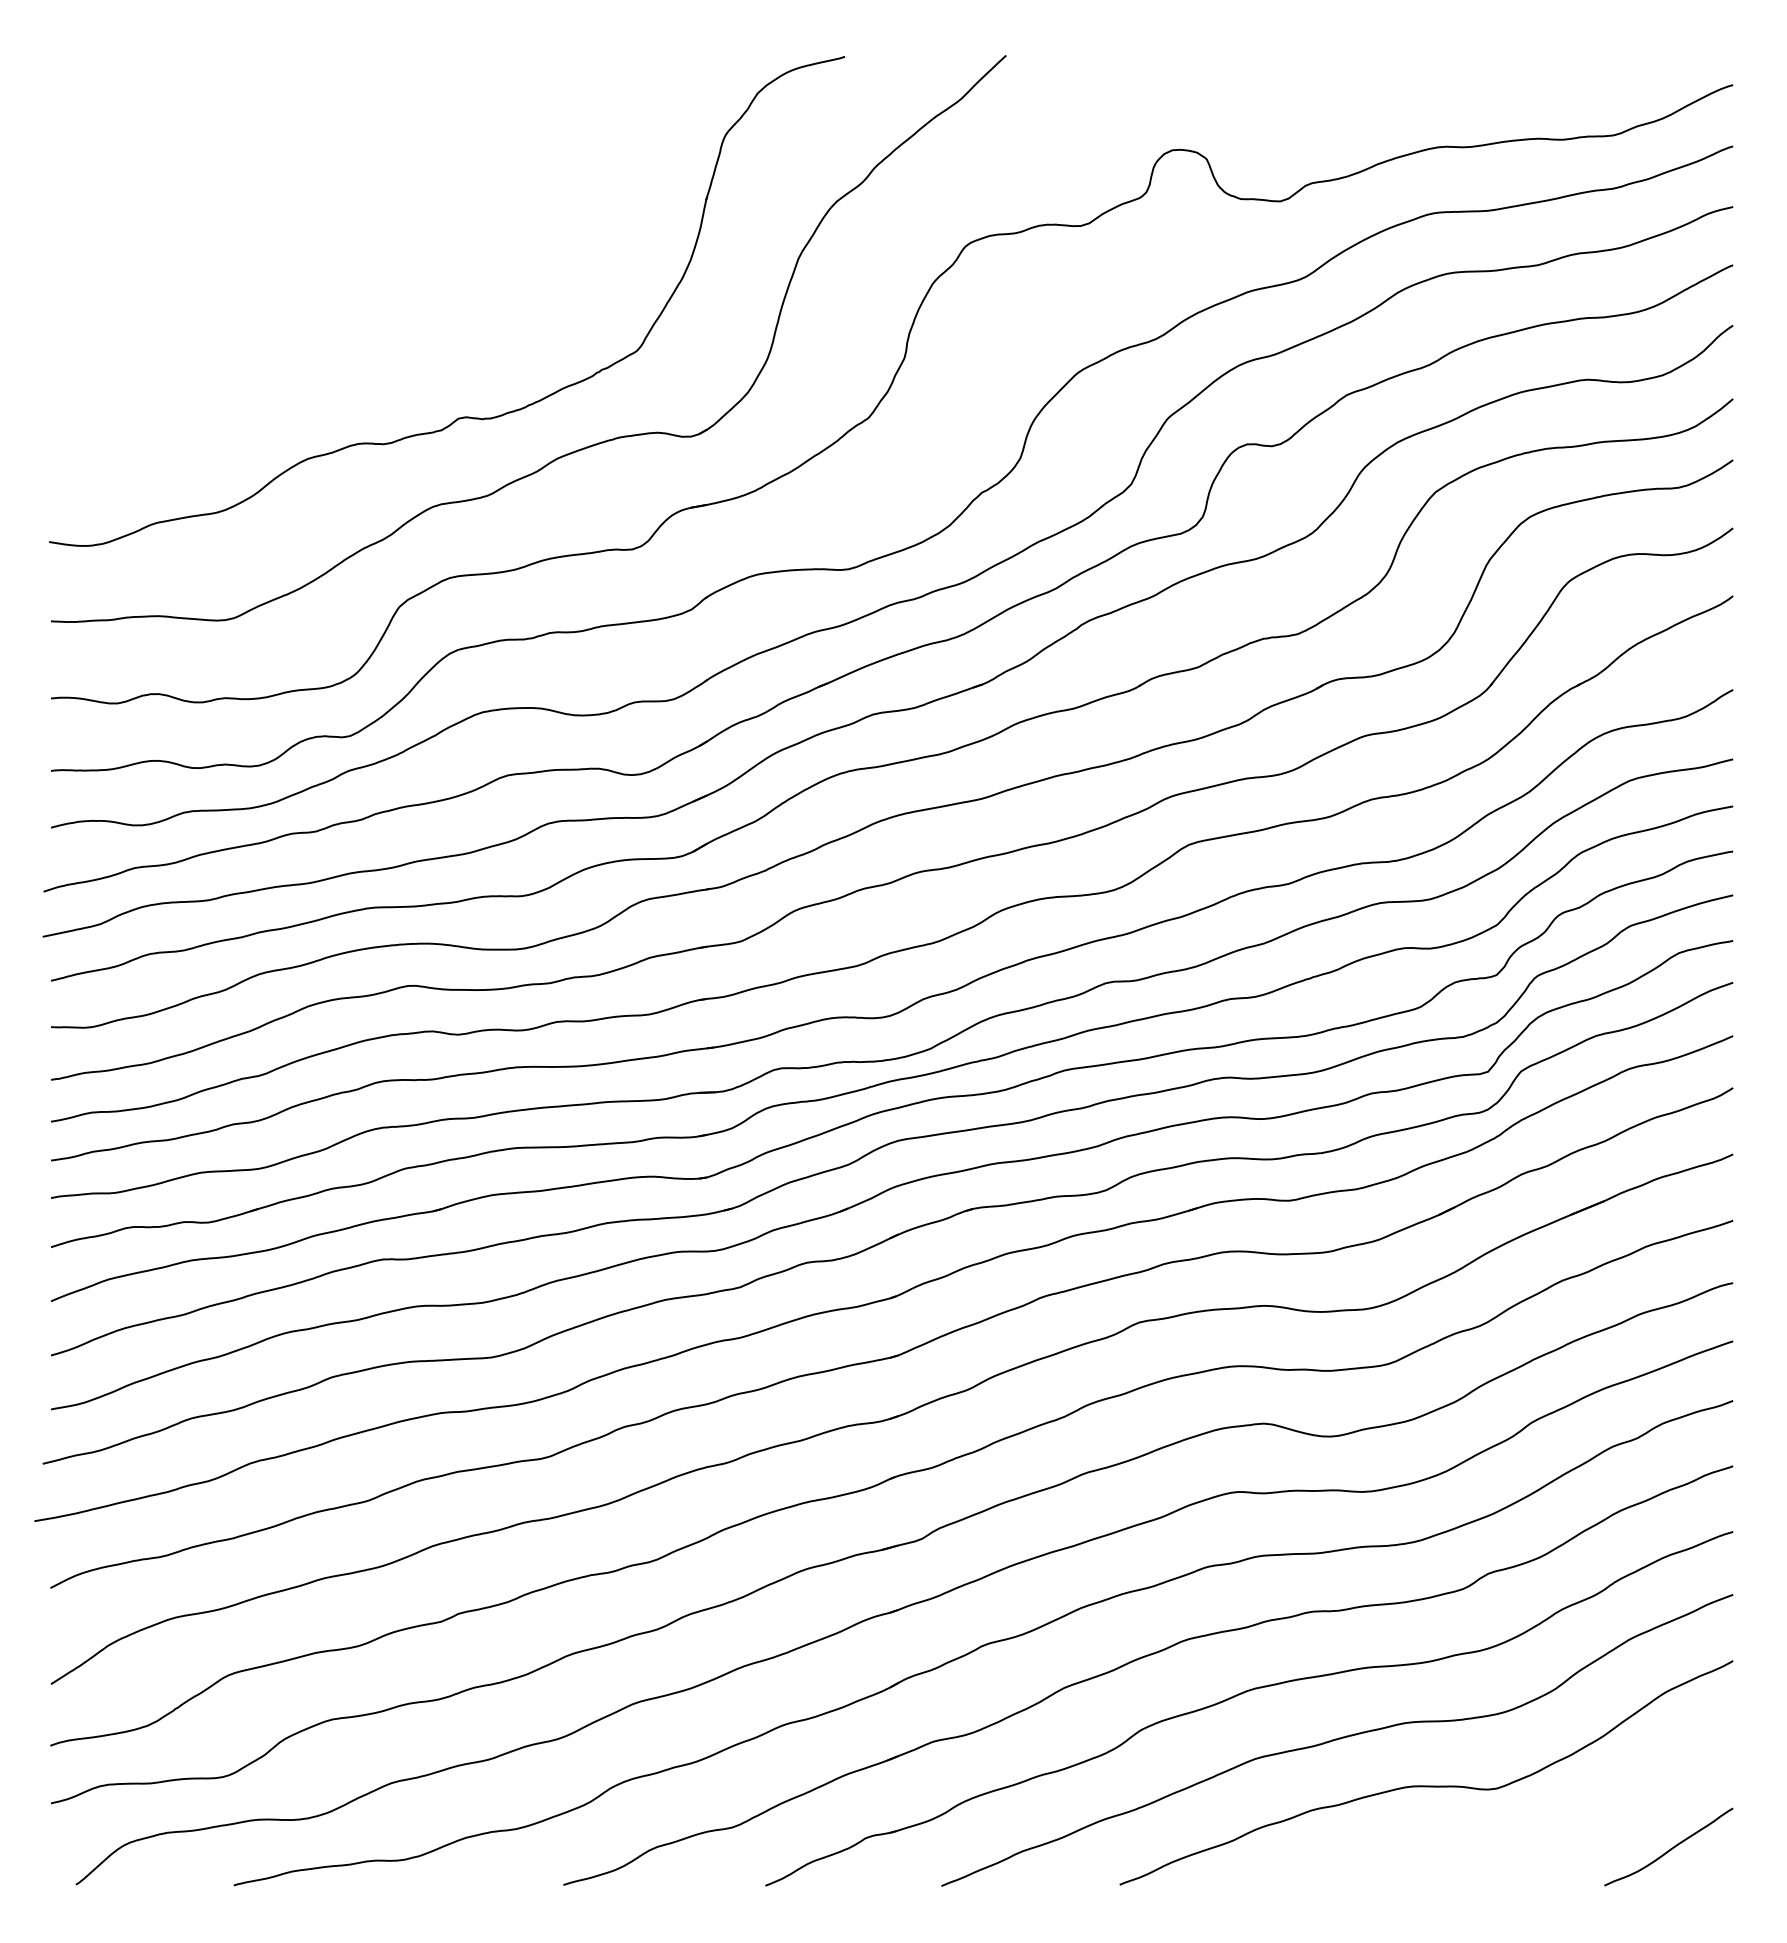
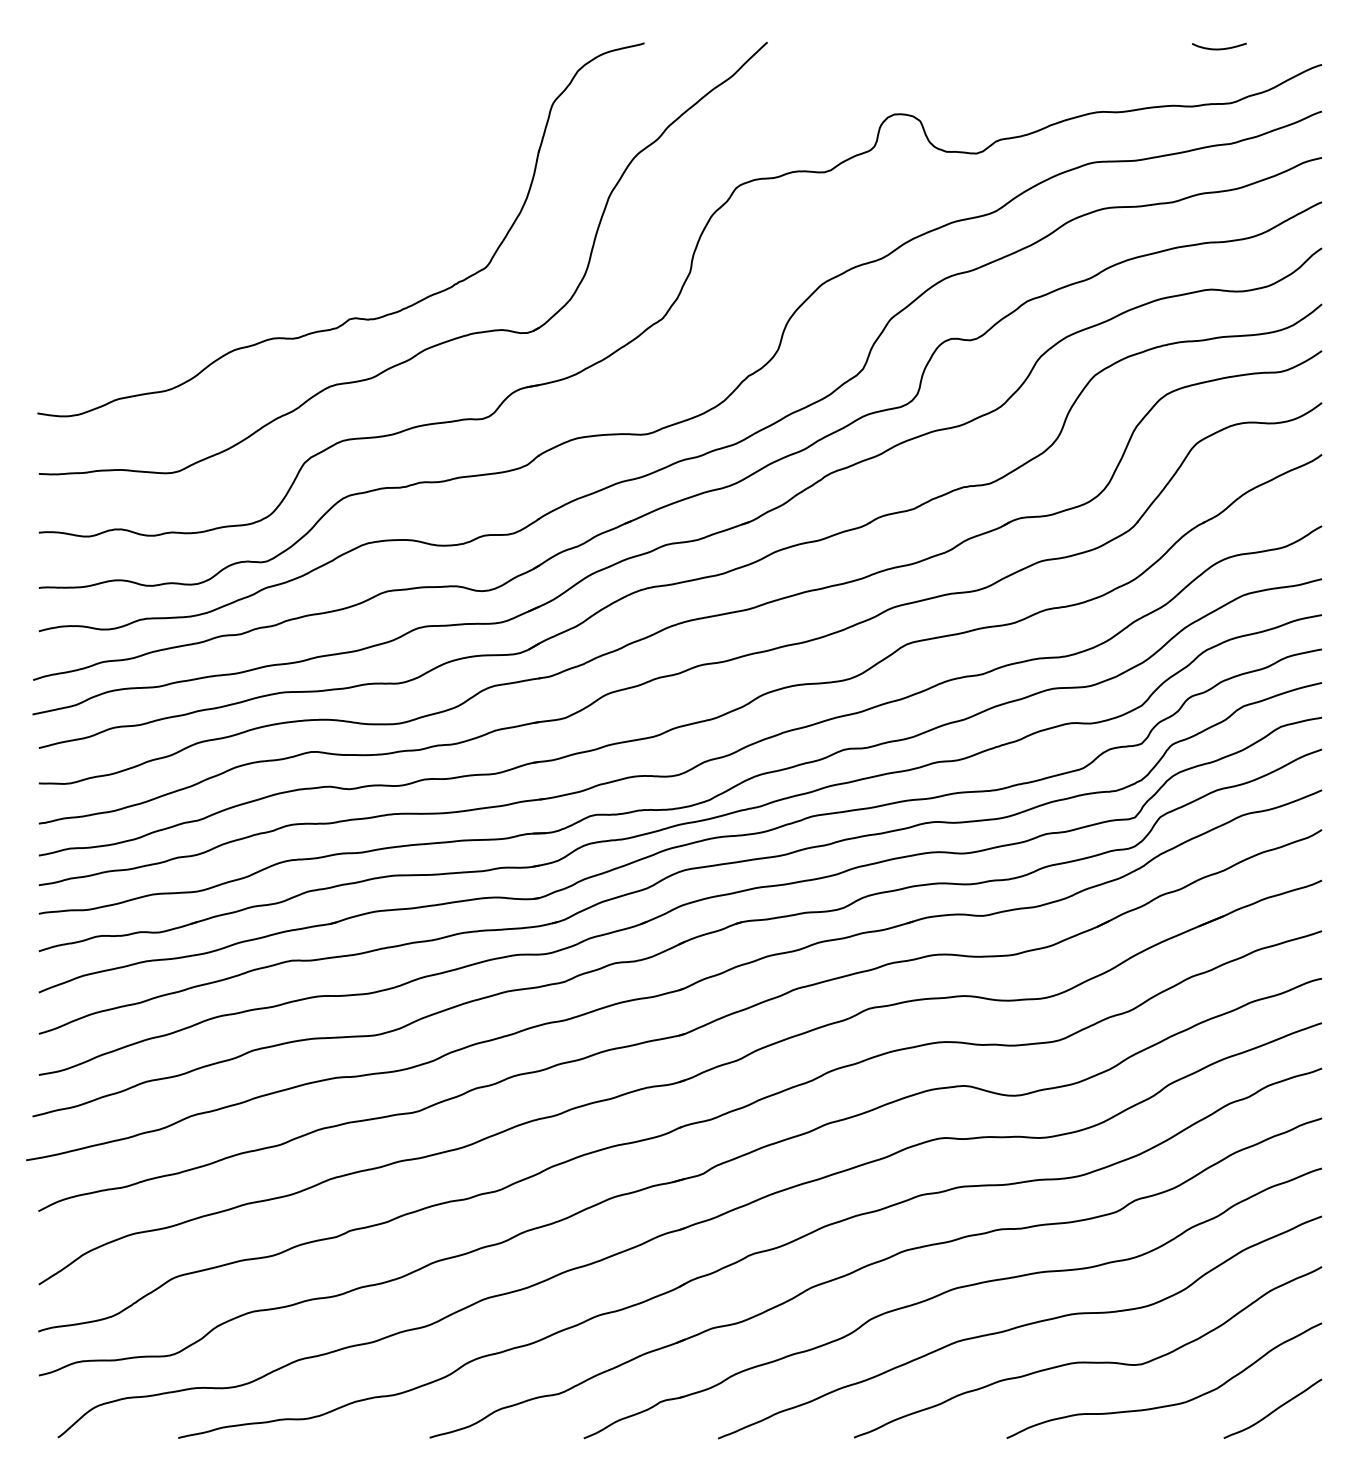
curve: (1599, 63) -> (1220, 48), added
curve: (1534, 1841) -> (1170, 1404), added

